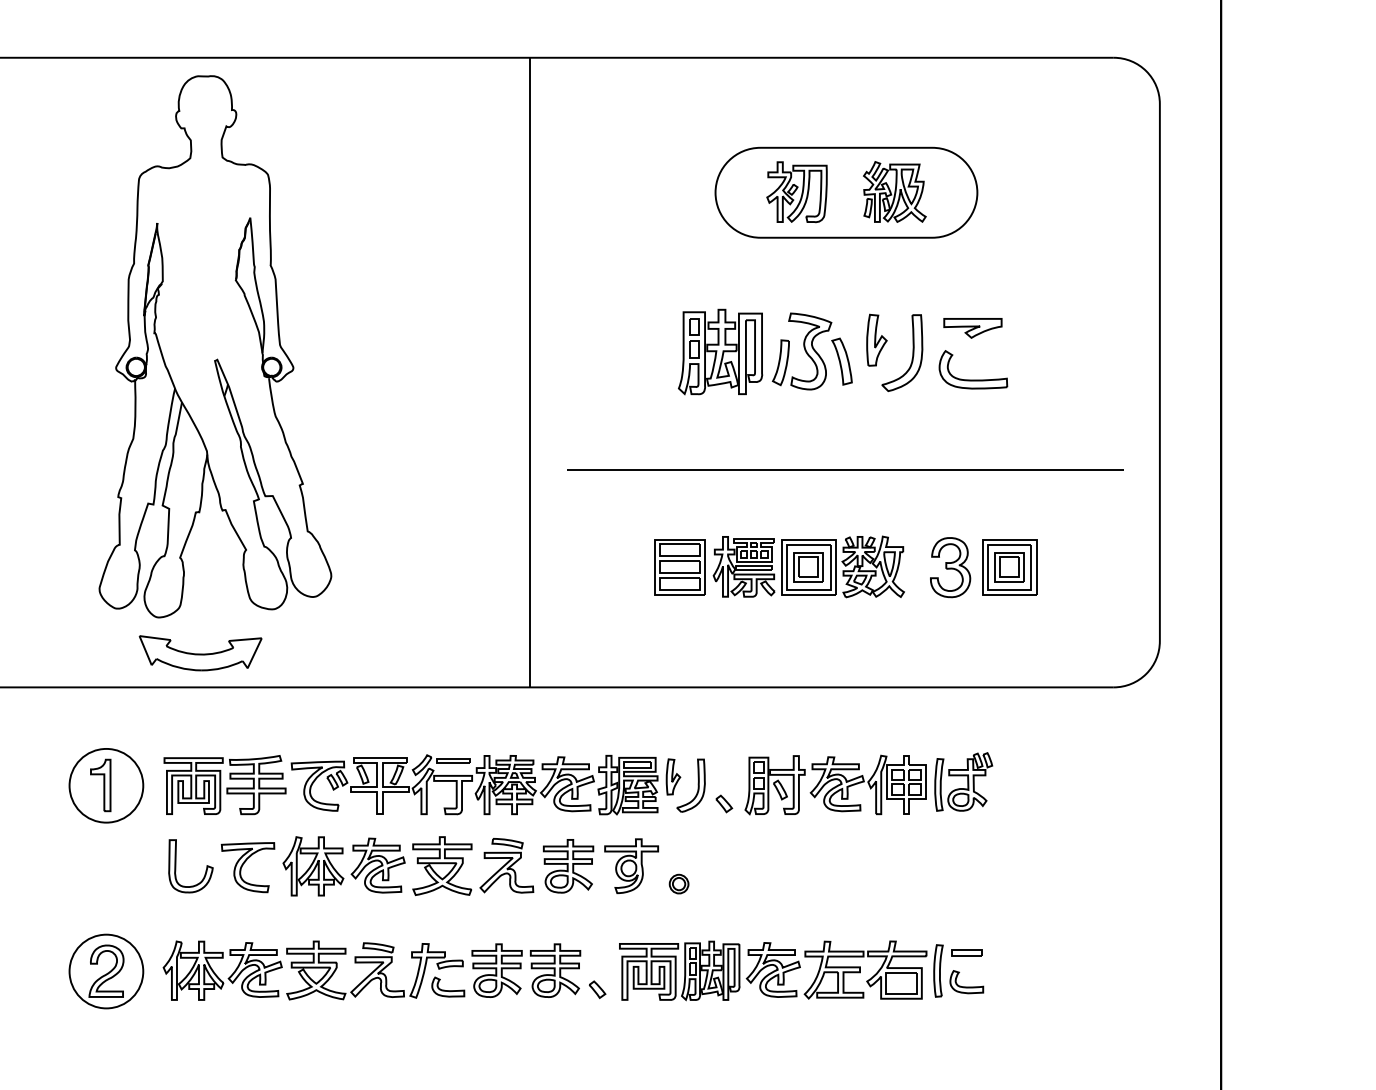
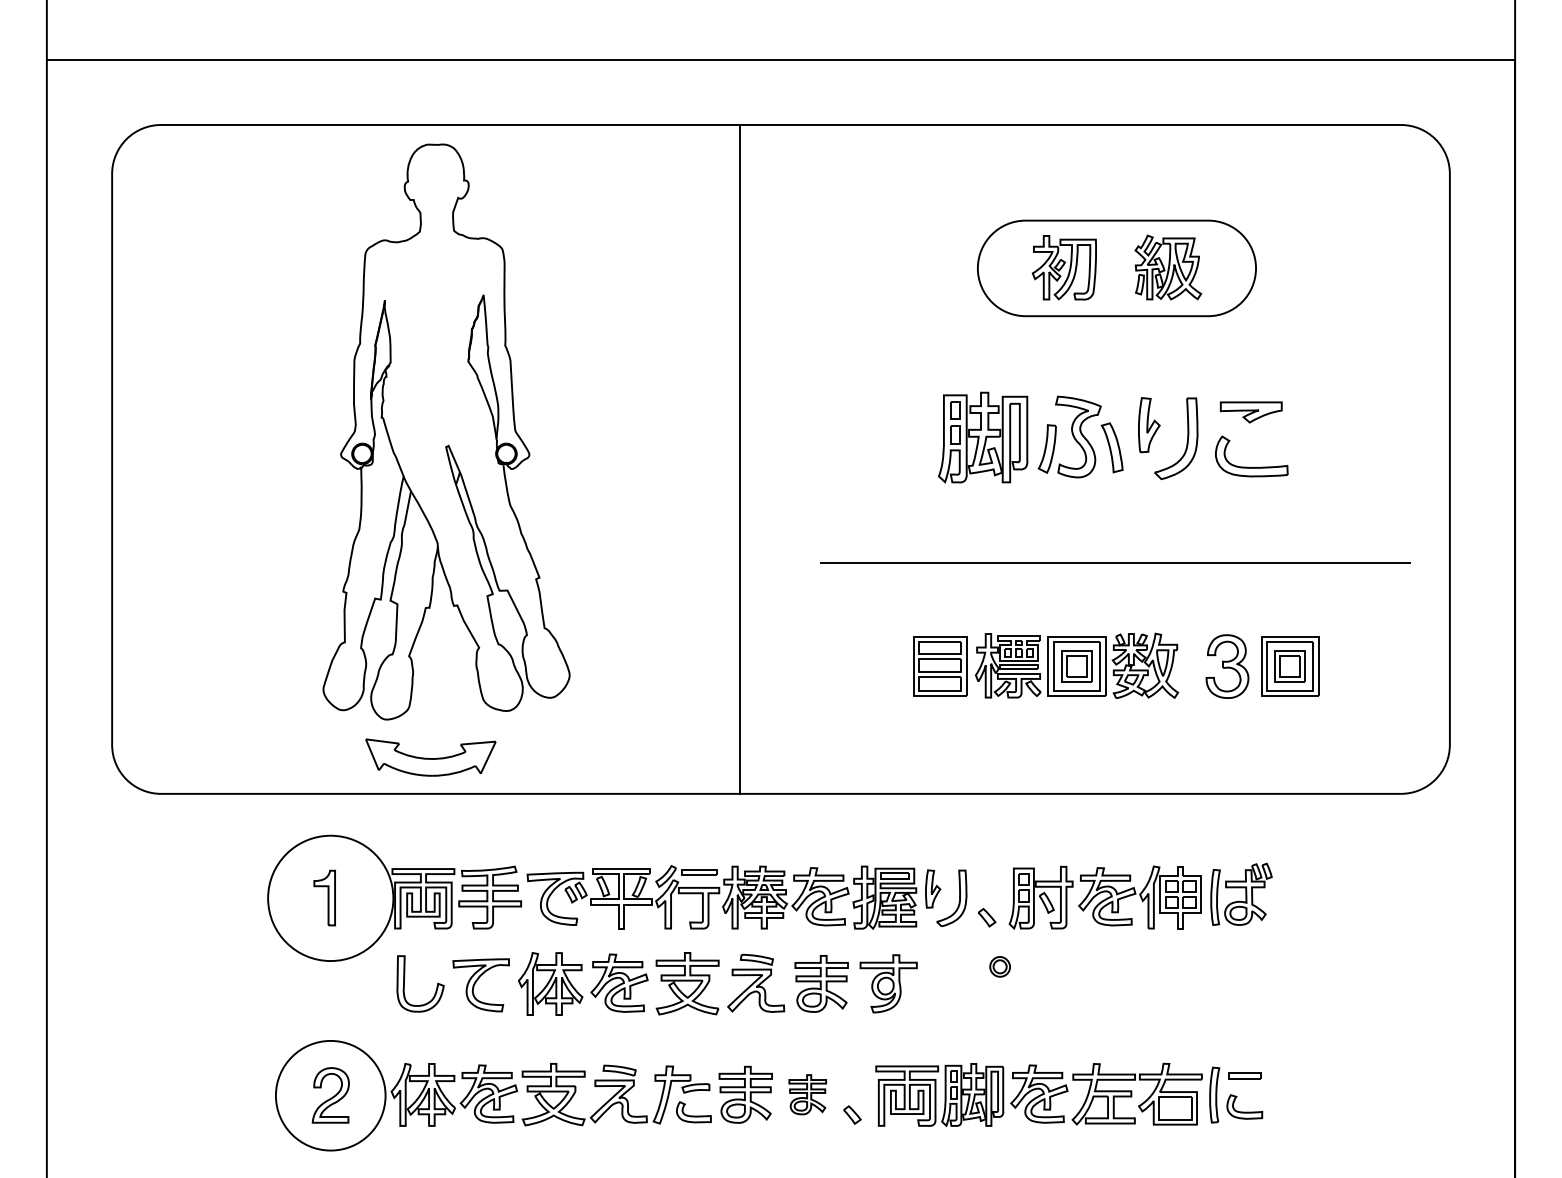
line: (530, 371) -> (740, 458), moved
circle: (106, 785) -> (330, 898), size x1.6
part: (678, 883) -> (999, 966), moved
part: (555, 970) -> (807, 1094), size x0.7
circle: (106, 971) -> (330, 1095), size x1.4

